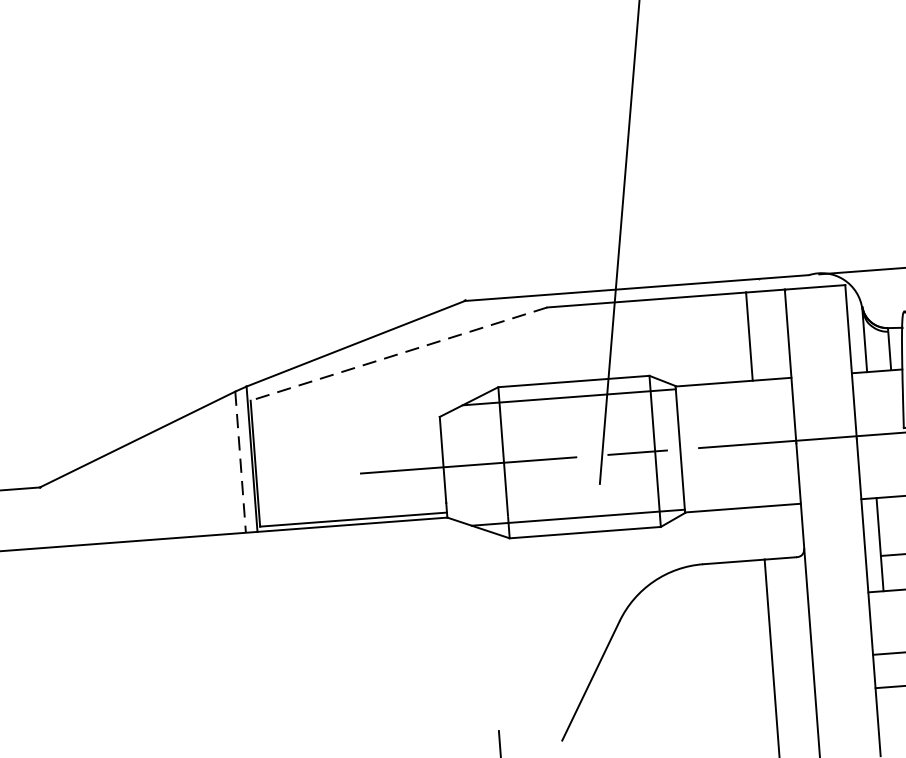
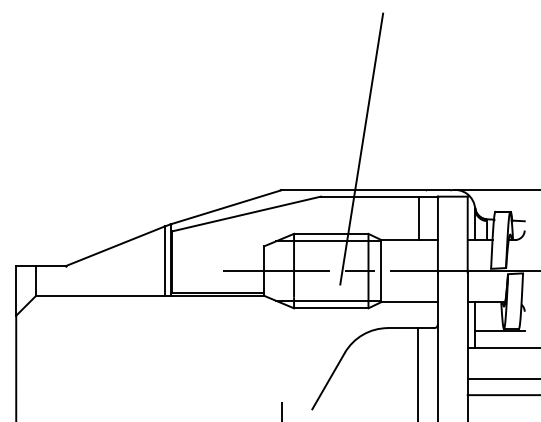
line: (398, 355) -> (246, 214), dashed -> solid
line: (241, 462) -> (165, 261), dashed -> solid

